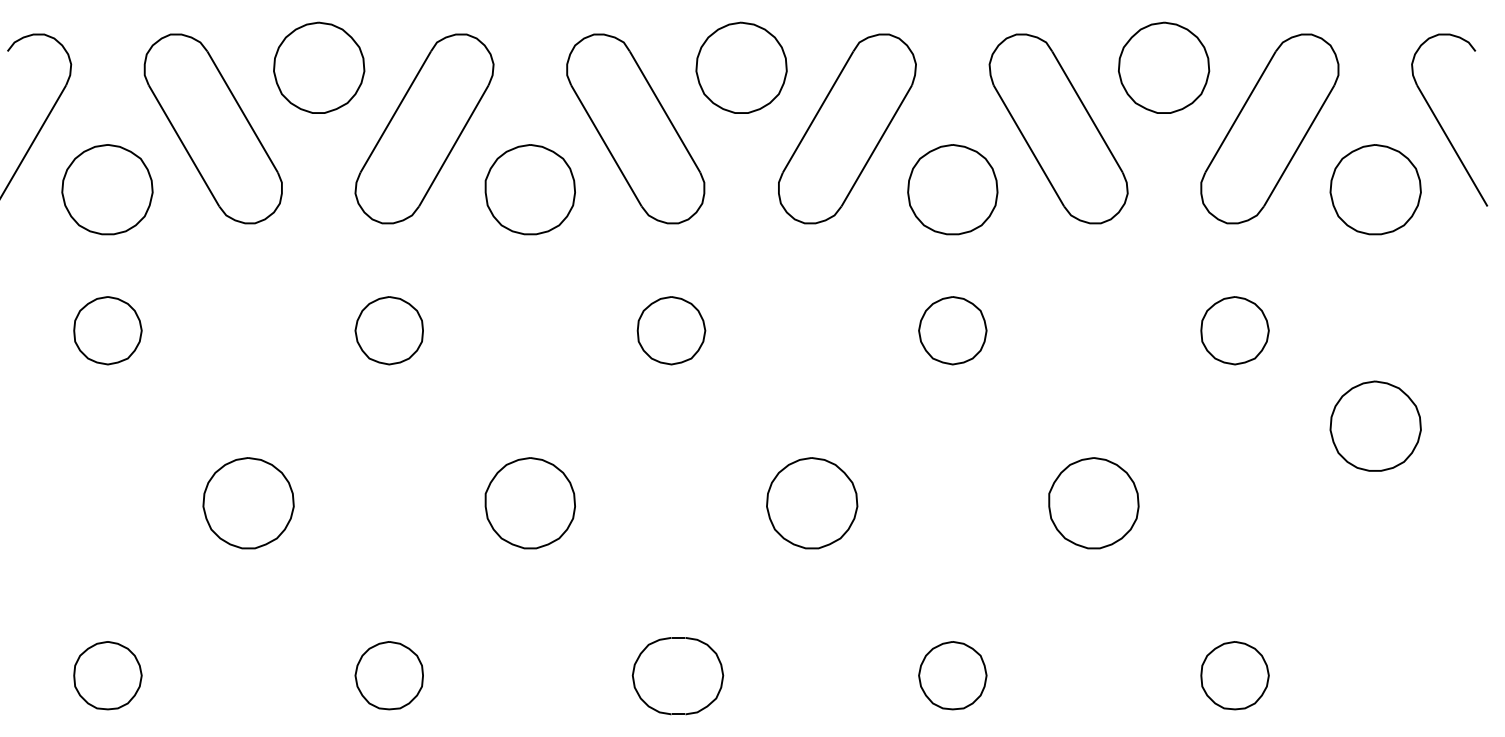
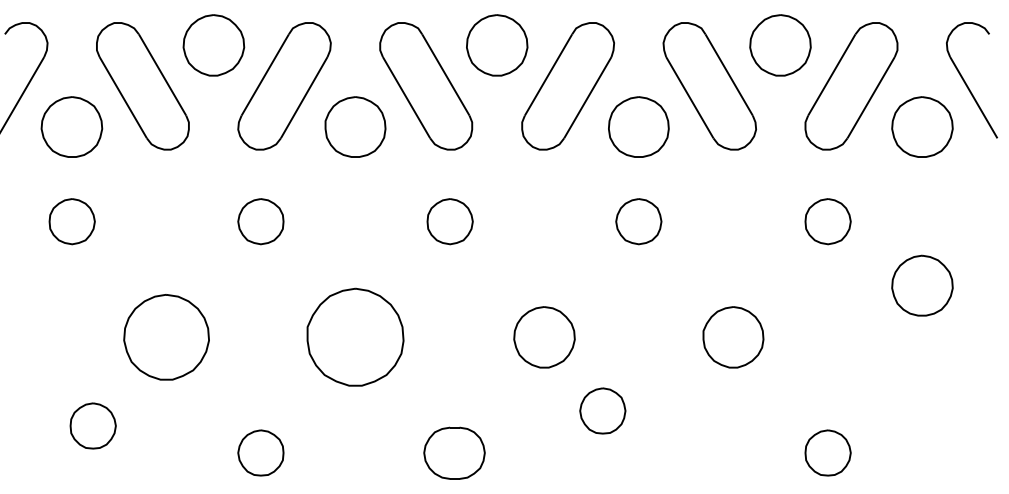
part: (248, 503) -> (166, 337), size x1.4
part: (530, 503) -> (355, 337), size x1.6
part: (106, 674) -> (92, 425), moved
part: (952, 674) -> (602, 410), moved

